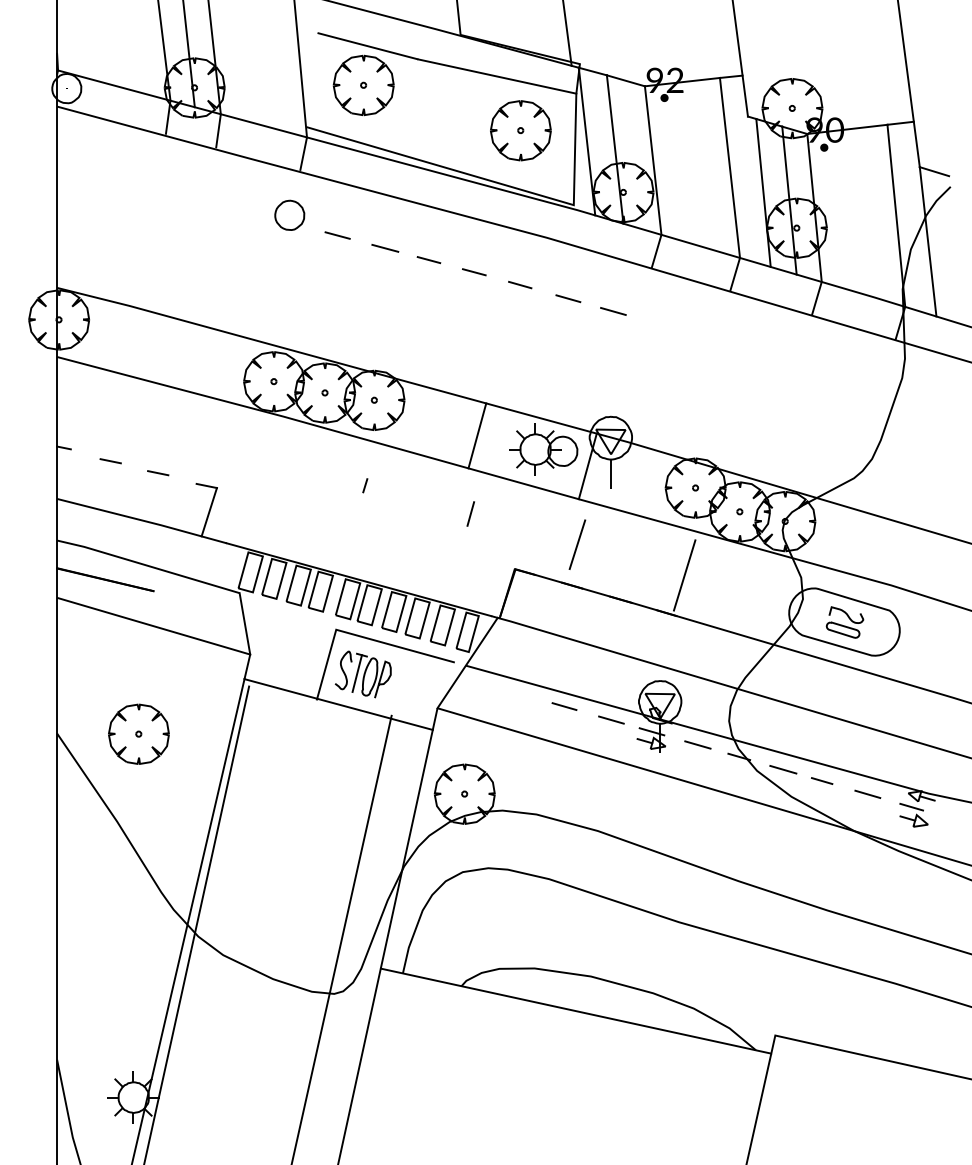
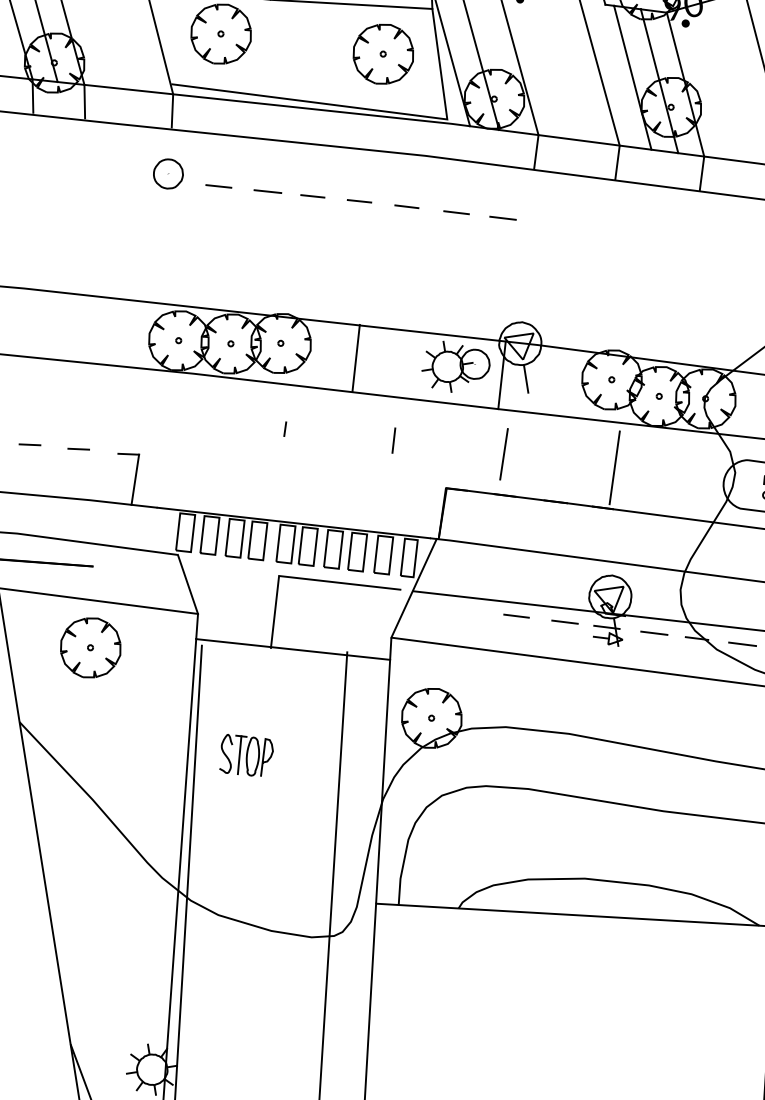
line: (477, 435) -> (356, 358), moved
part: (362, 674) -> (244, 755), moved
part: (138, 733) -> (90, 647), moved

